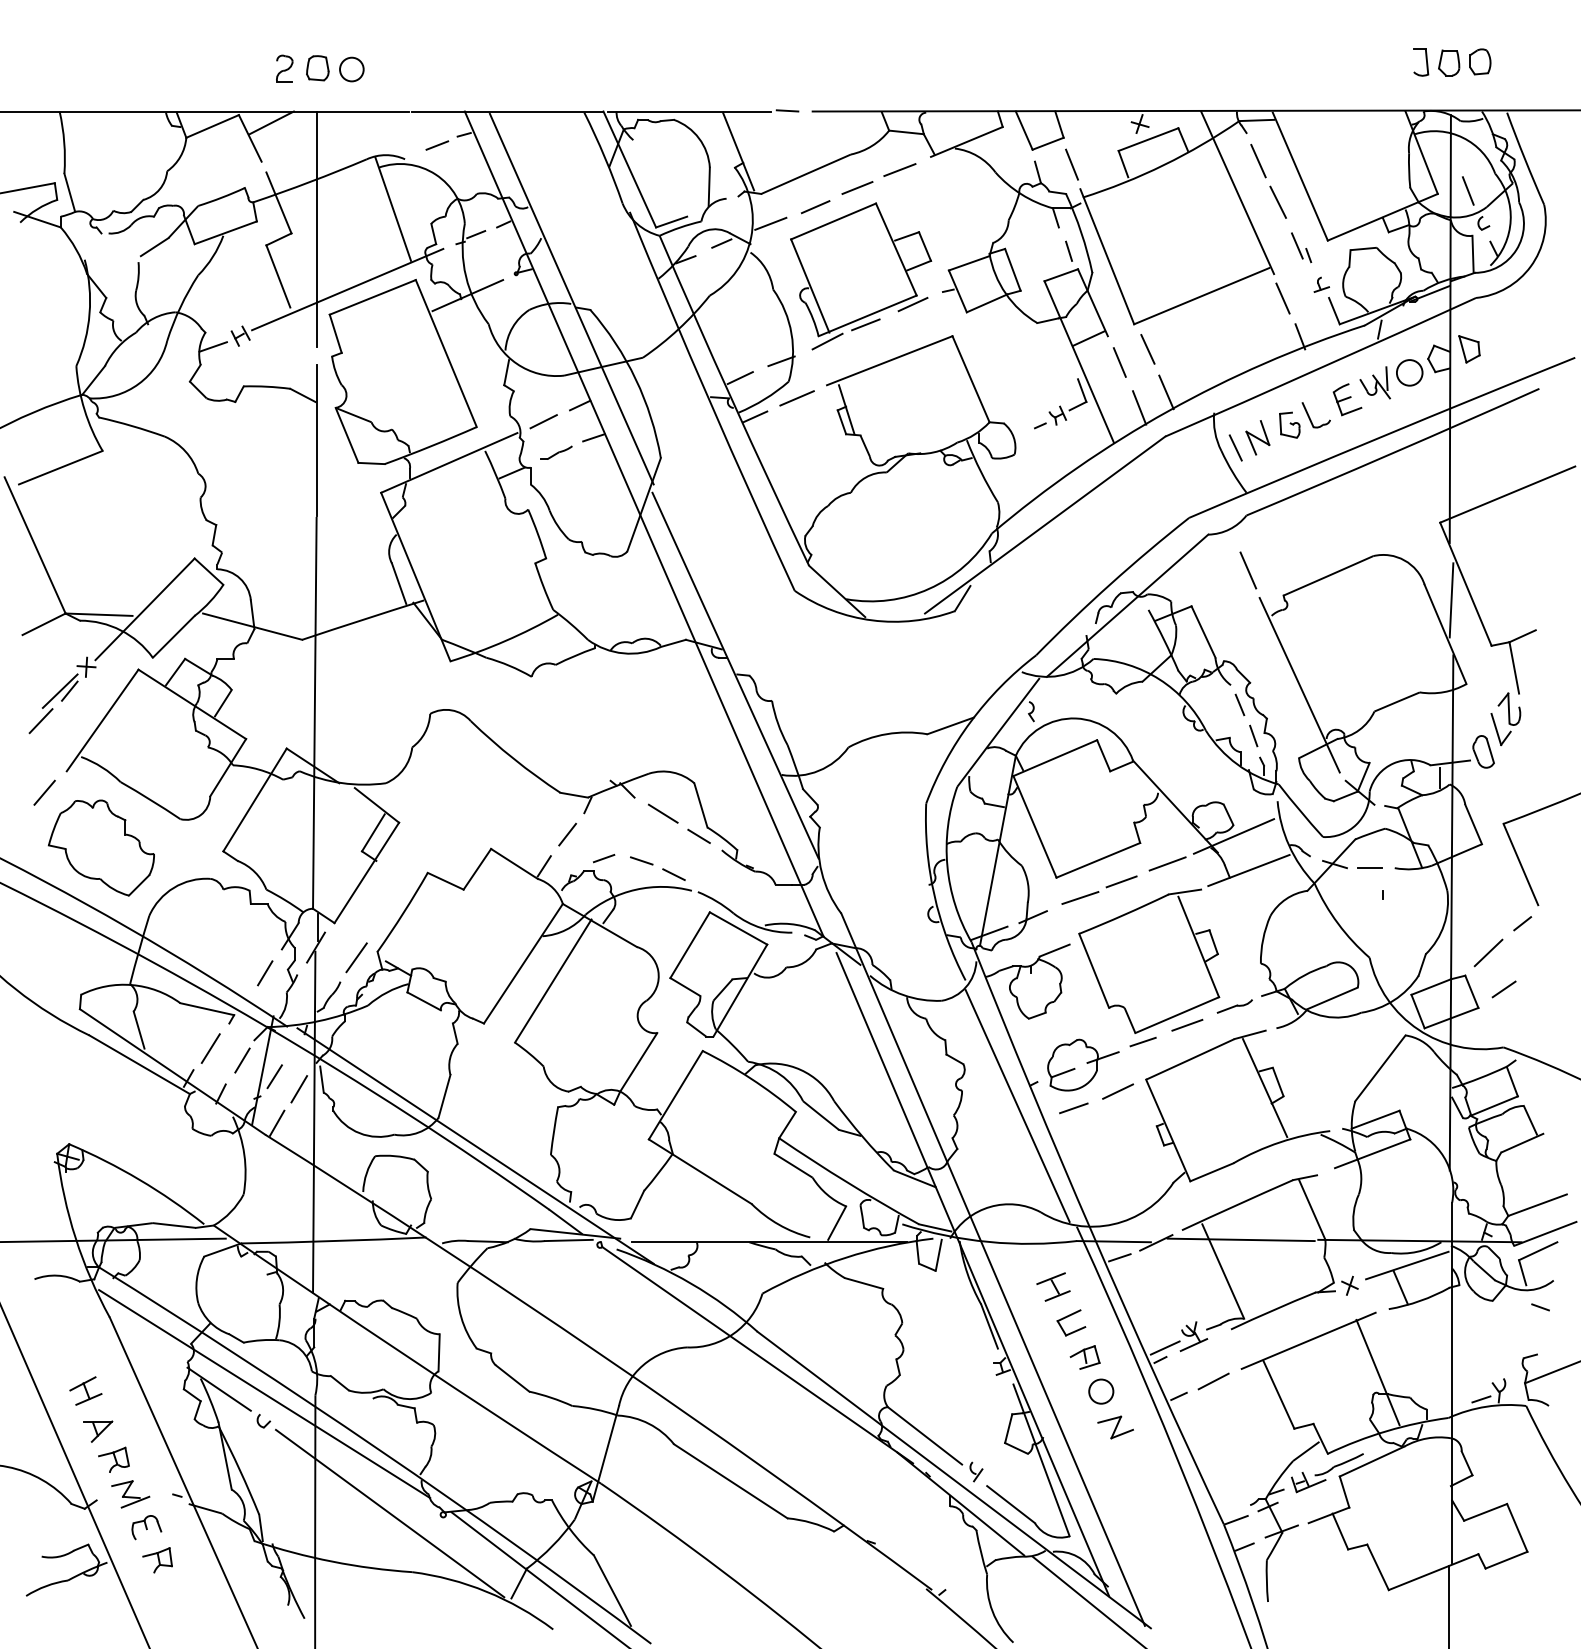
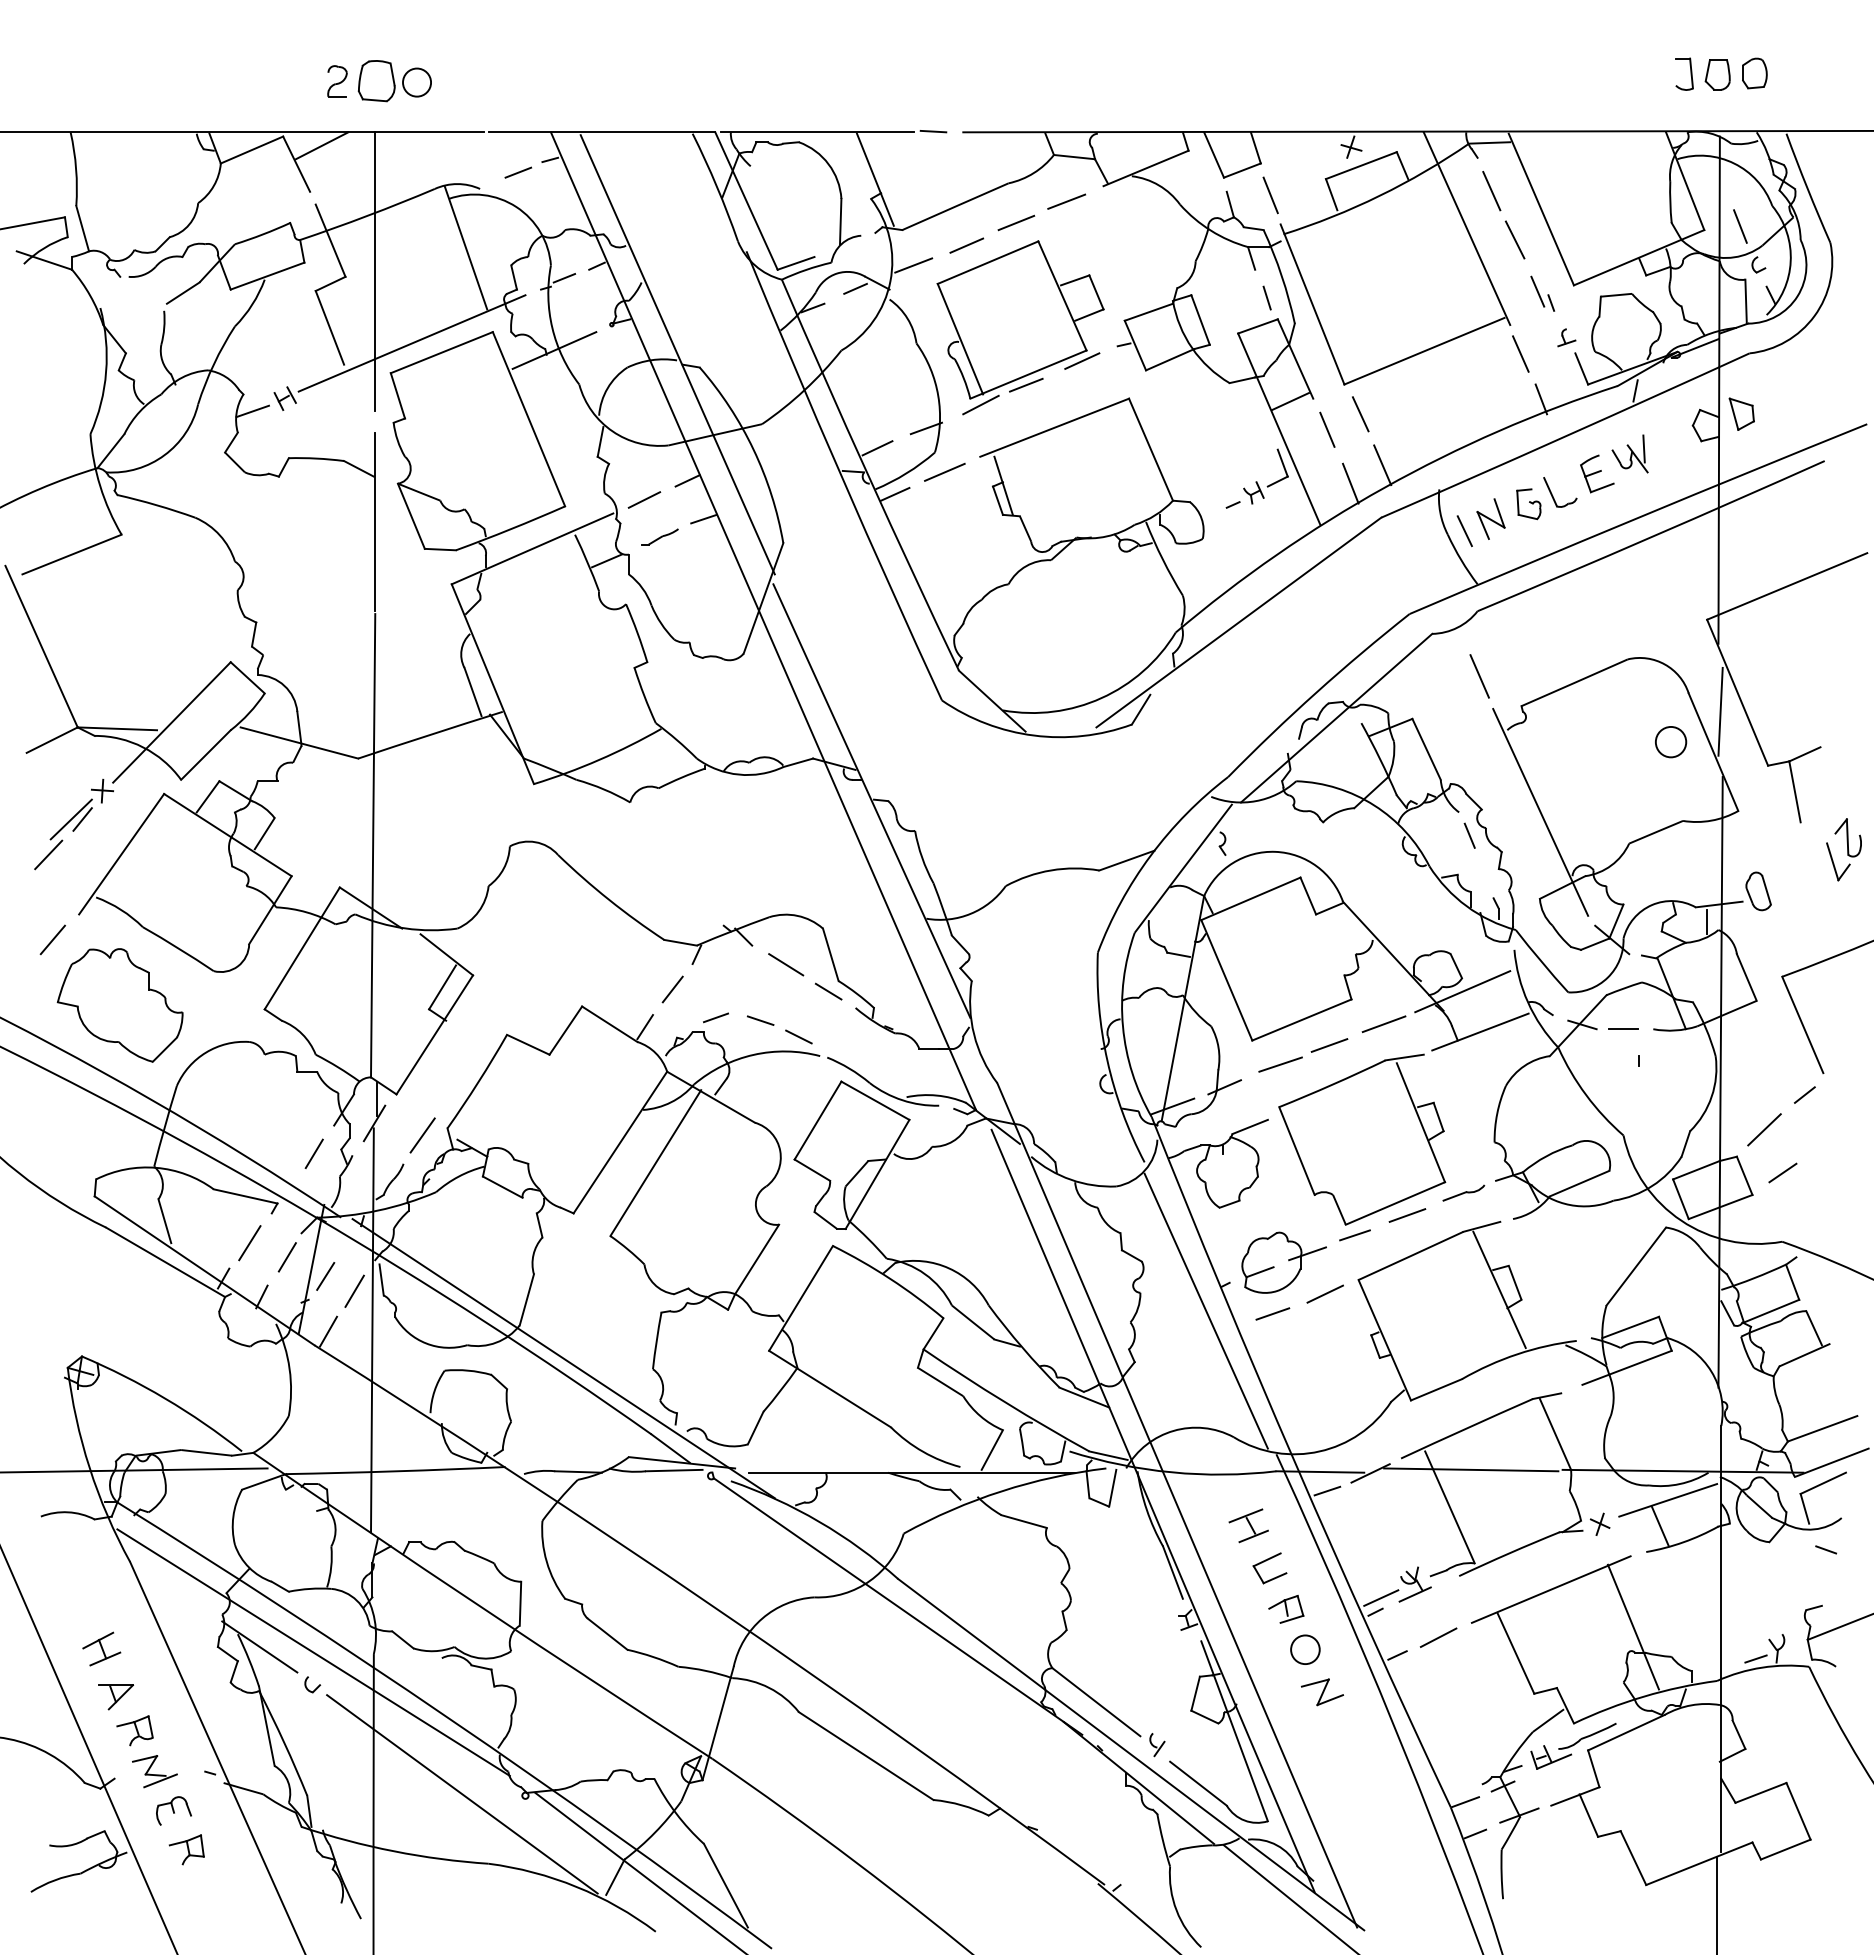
part: (317, 67) -> (376, 80), size x1.4
circle: (1410, 373) -> (1671, 742), moved
part: (1505, 719) -> (1843, 849), moved
line: (1253, 735) -> (1485, 872), removed

